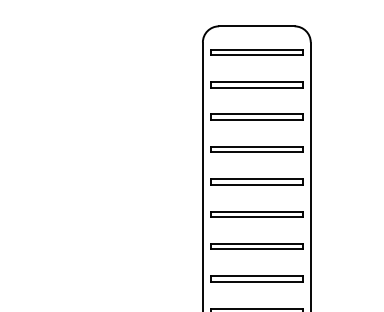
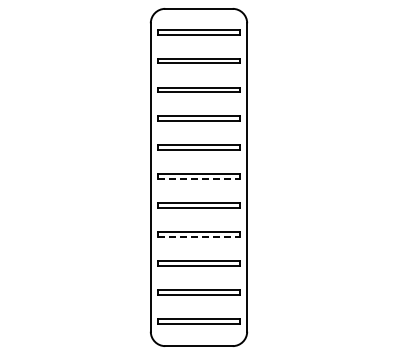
line: (256, 217) -> (198, 179), solid -> dashed
line: (256, 281) -> (198, 236), solid -> dashed

